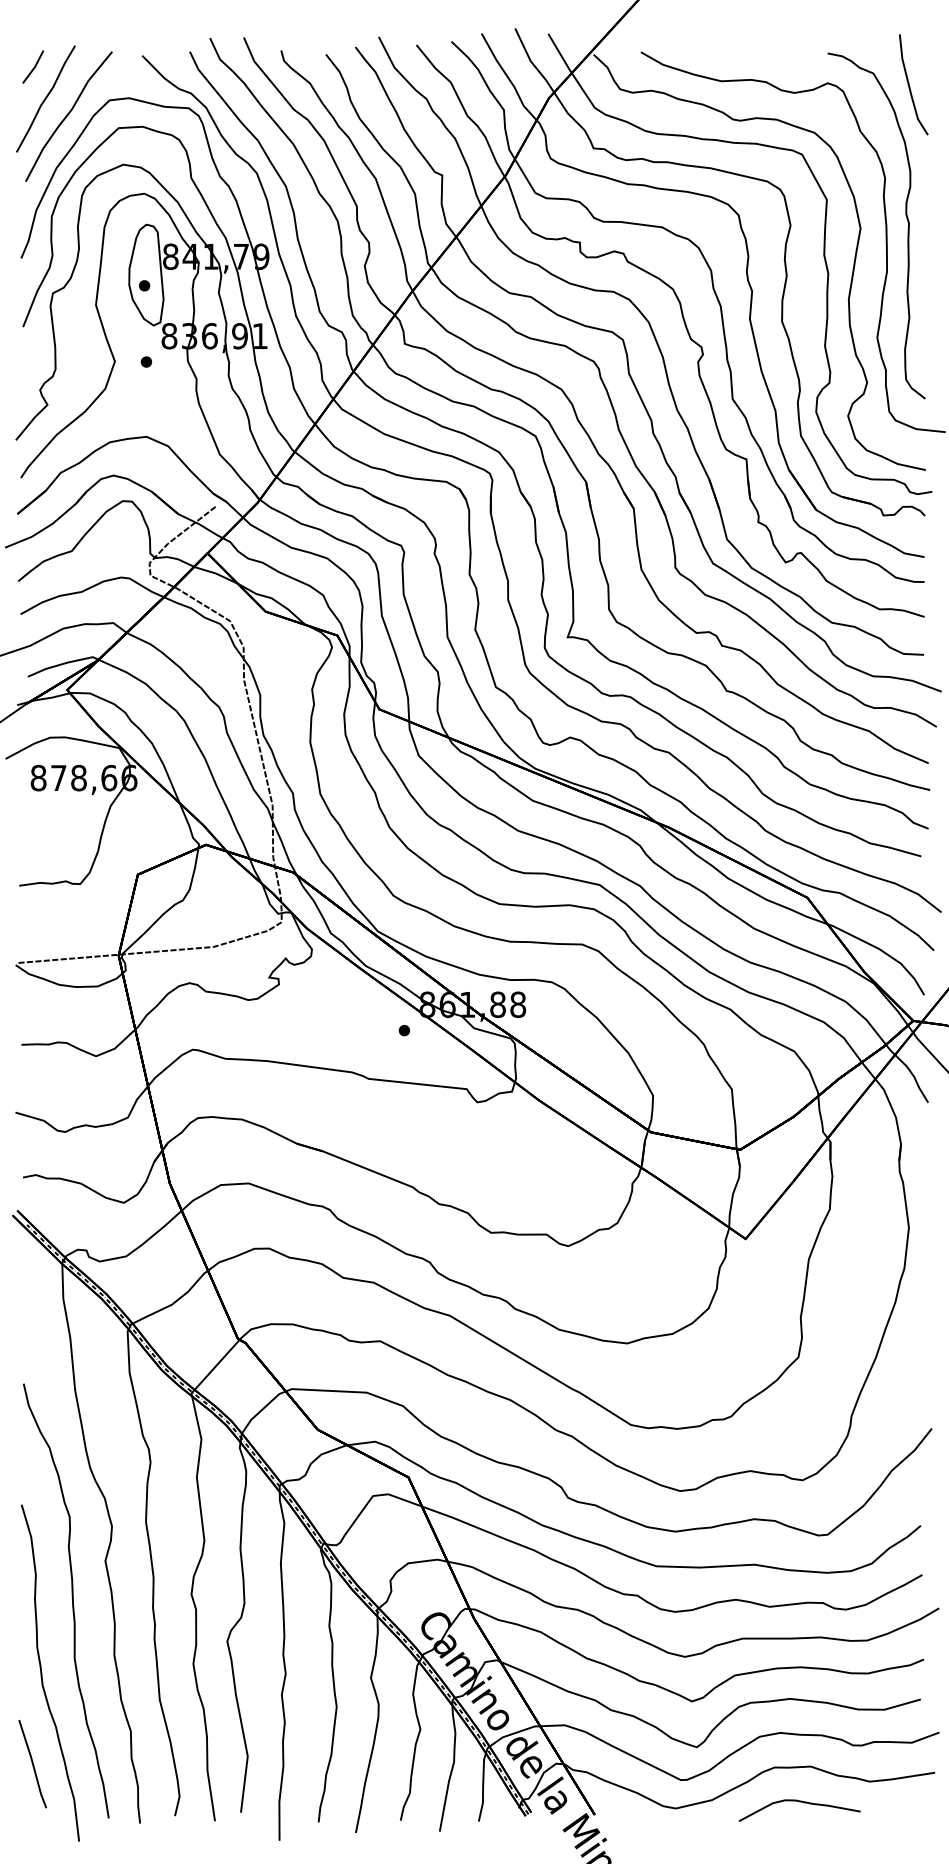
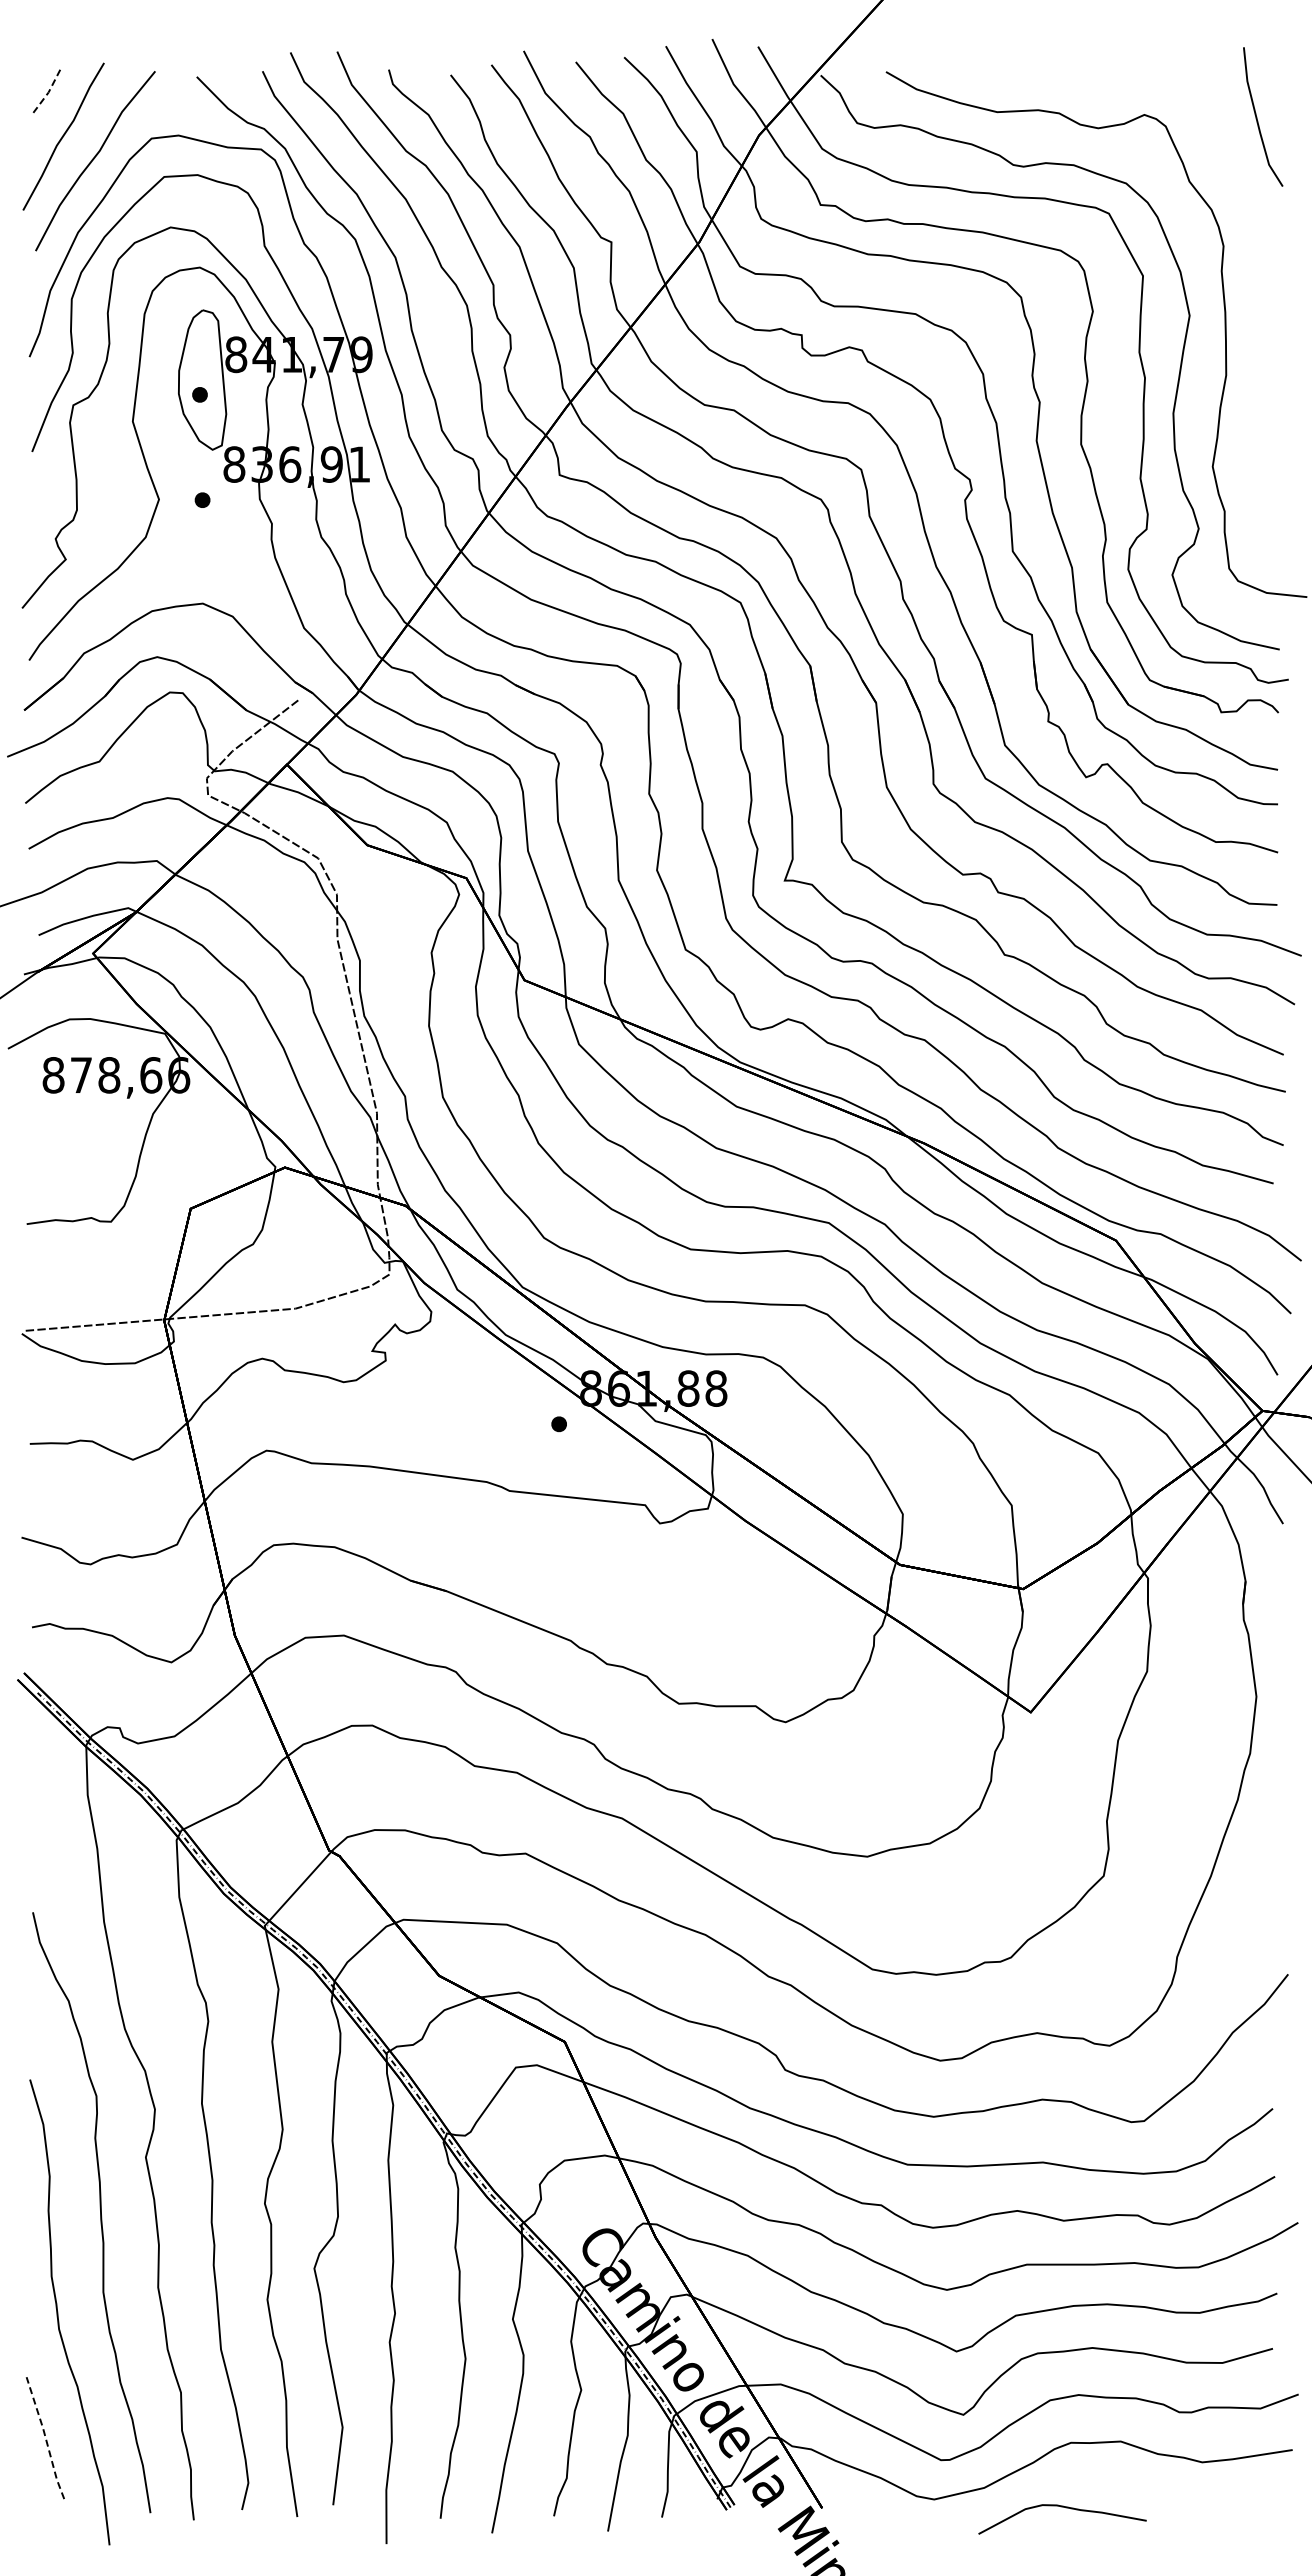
line: (34, 67) -> (48, 93), solid -> dashed
curve: (906, 218) -> (1253, 302), removed
line: (32, 1763) -> (45, 2437), solid -> dashed
curve: (802, 1802) -> (1066, 2508), moved

